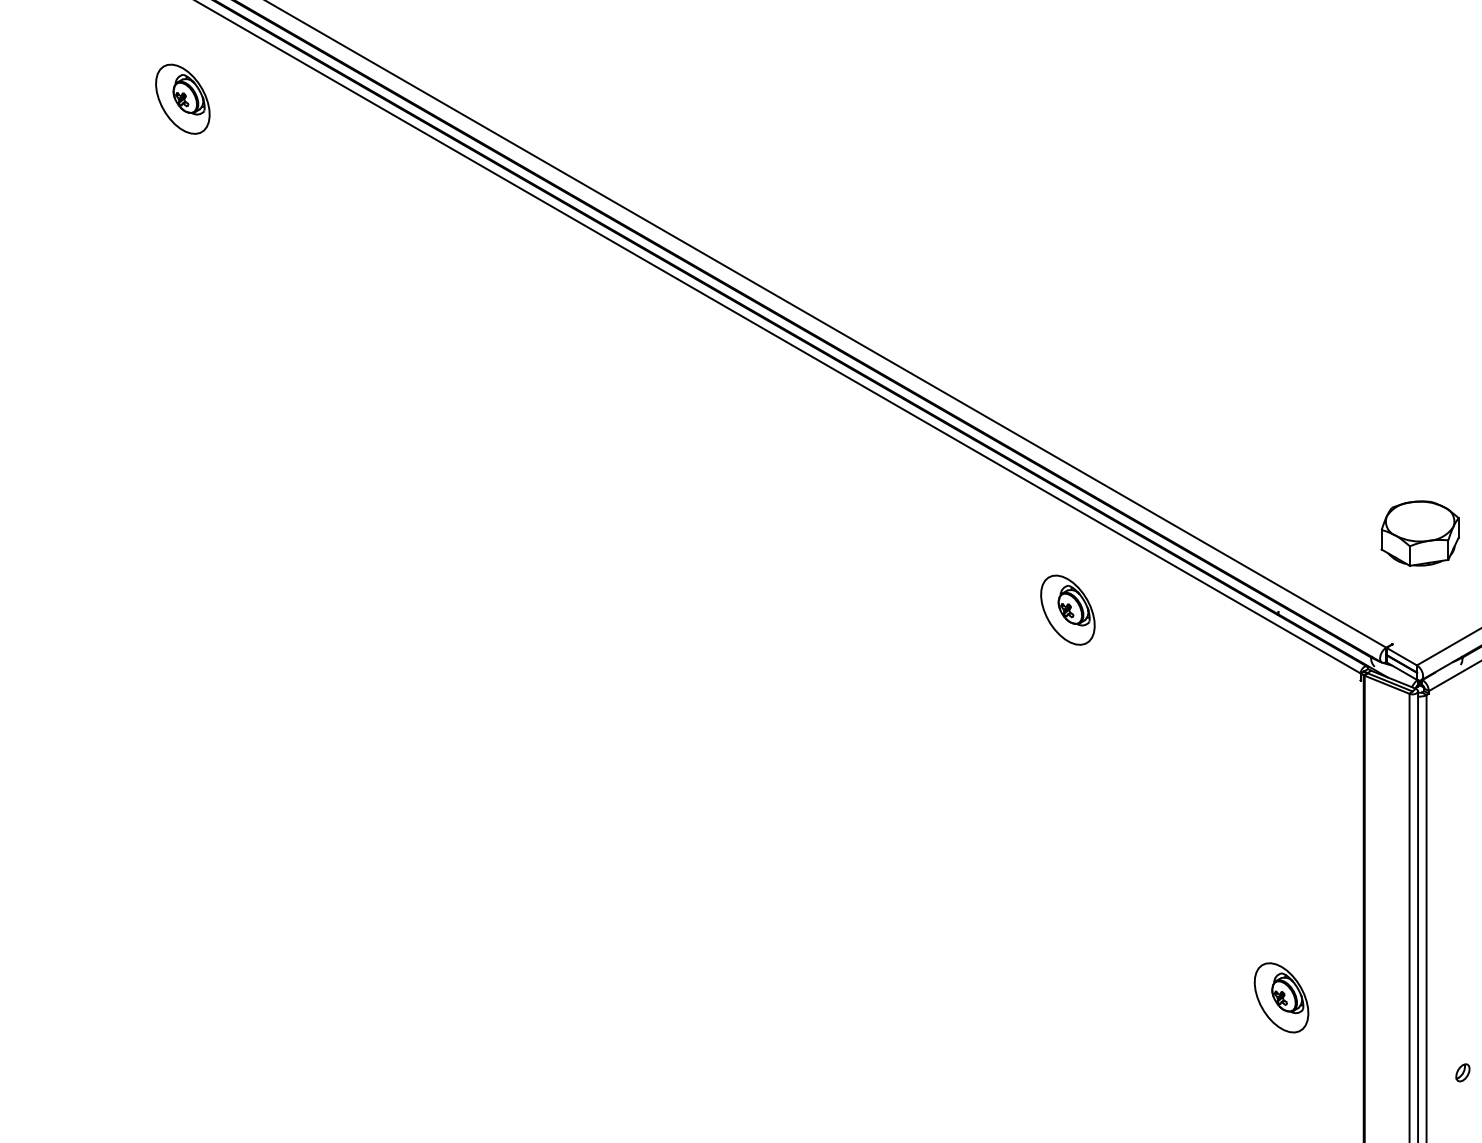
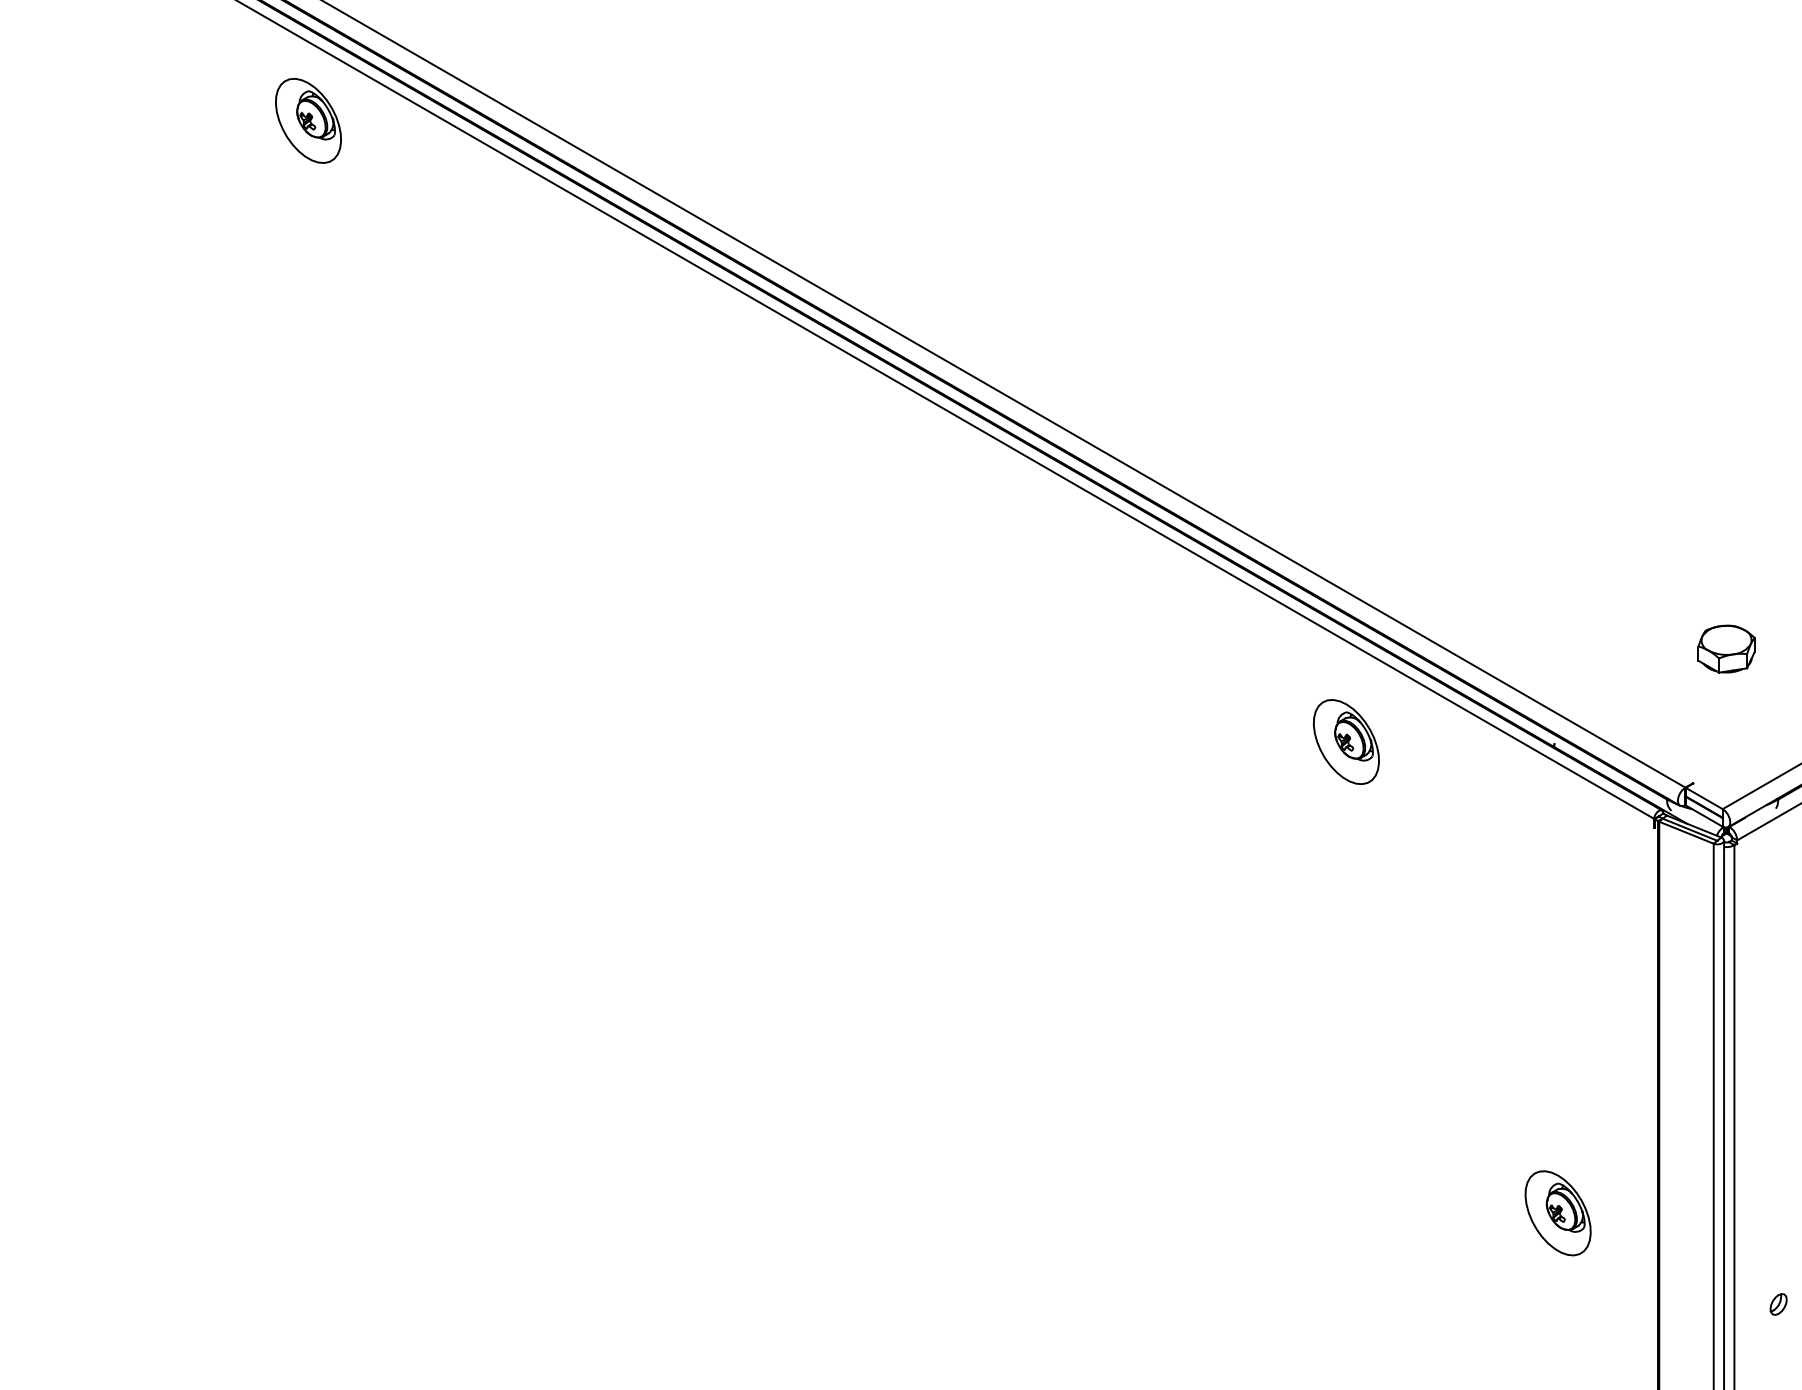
part: (182, 98) -> (308, 120), moved
part: (1420, 534) -> (1726, 649), size x0.6
part: (1067, 609) -> (1346, 741), moved

